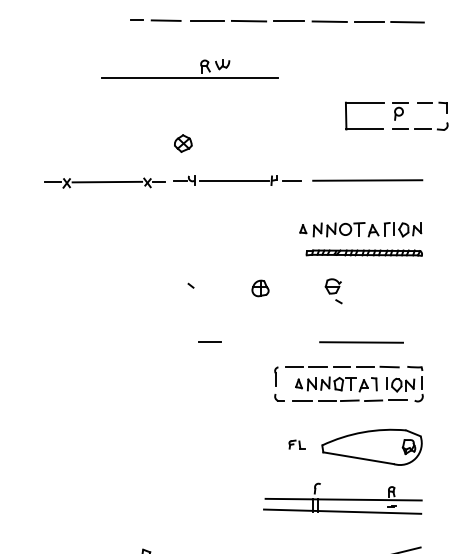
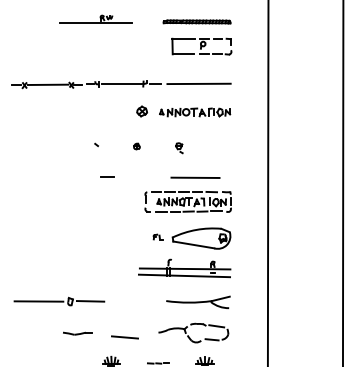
part: (189, 67) -> (95, 18), size x0.71
part: (396, 115) -> (201, 46), moved
part: (182, 143) -> (141, 111), moved
part: (363, 252) -> (196, 21), moved
part: (259, 288) -> (136, 146), size x0.62
part: (333, 291) -> (179, 148), size x0.71

